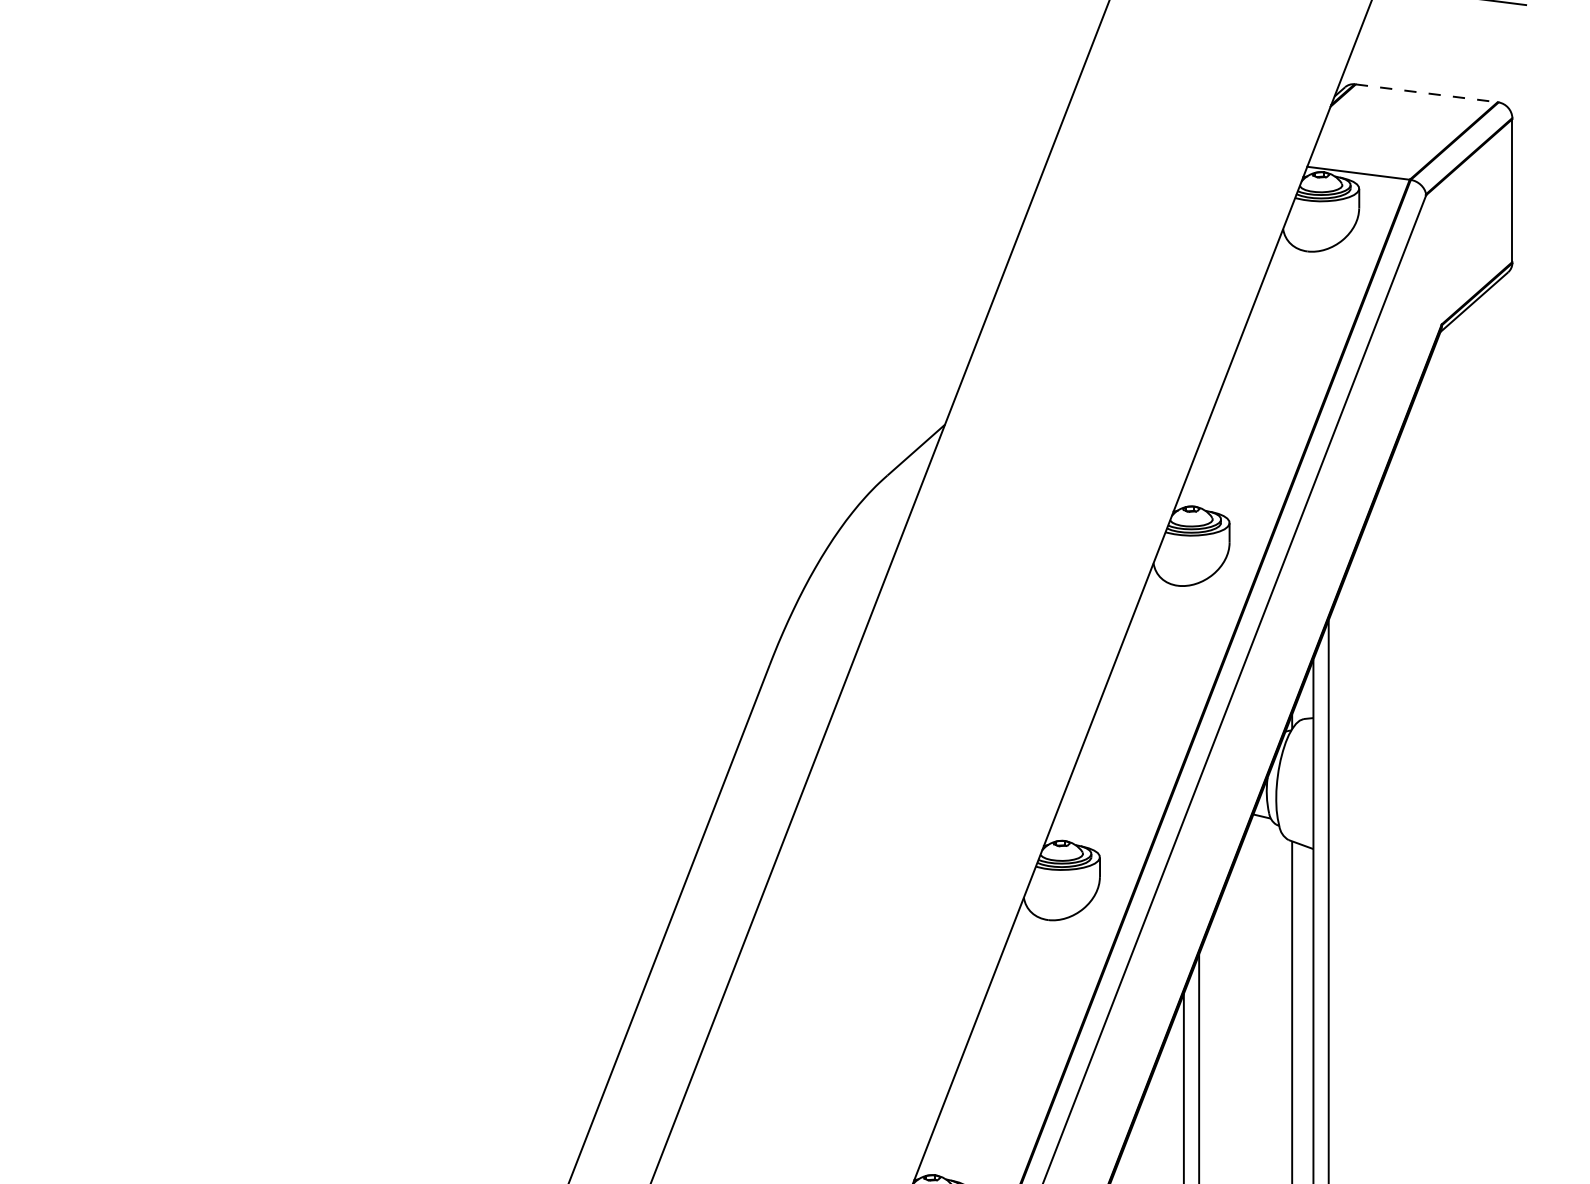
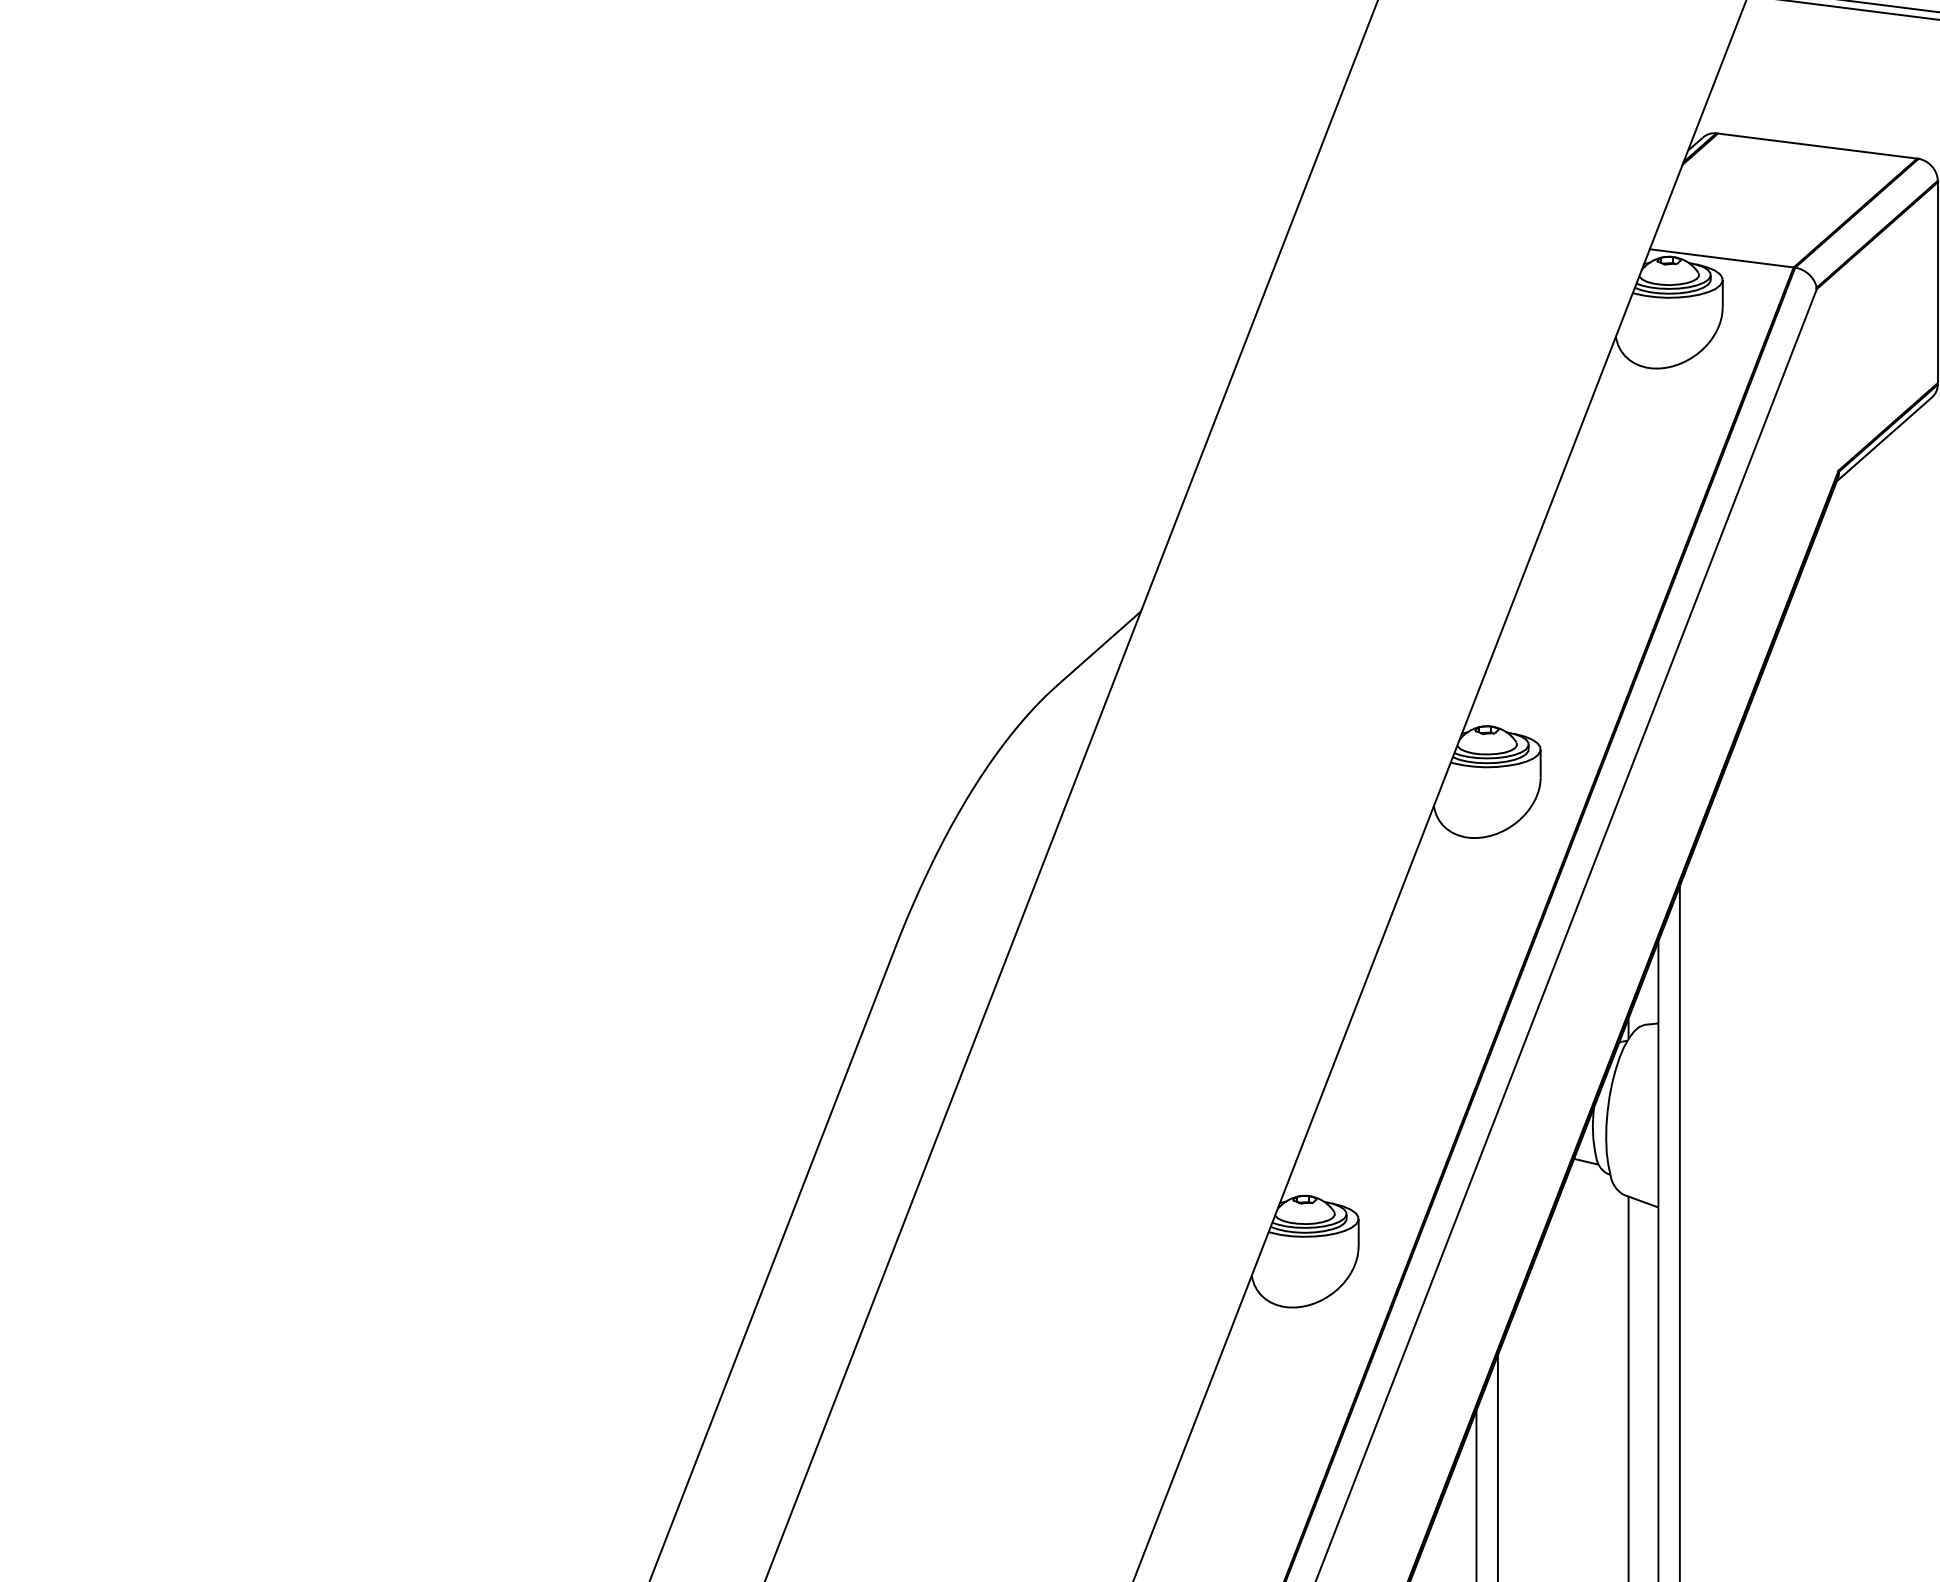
line: (1427, 93) -> (1818, 146), dashed -> solid

